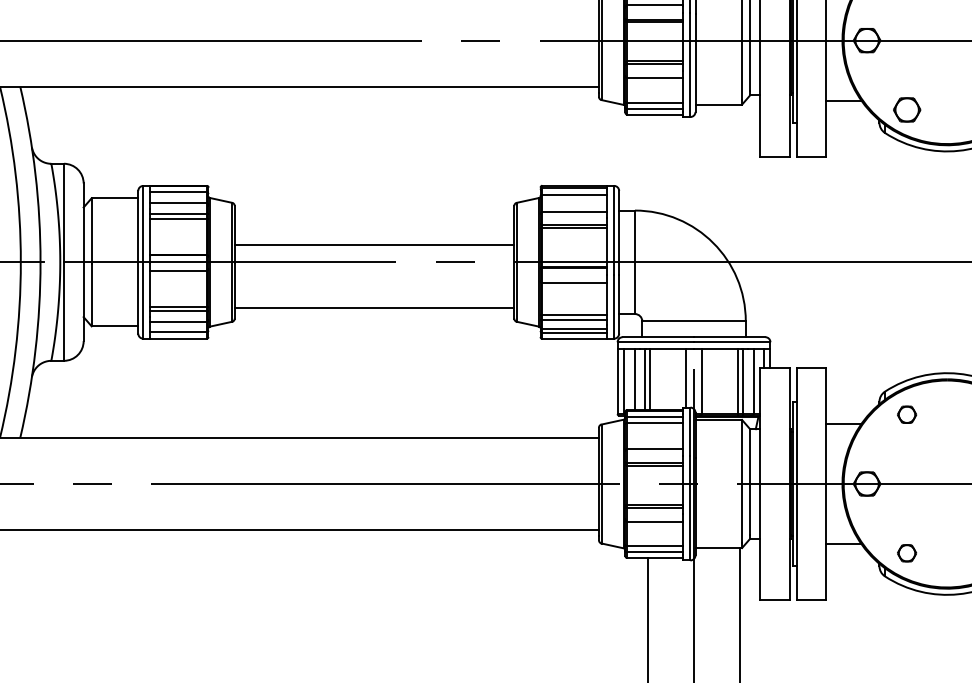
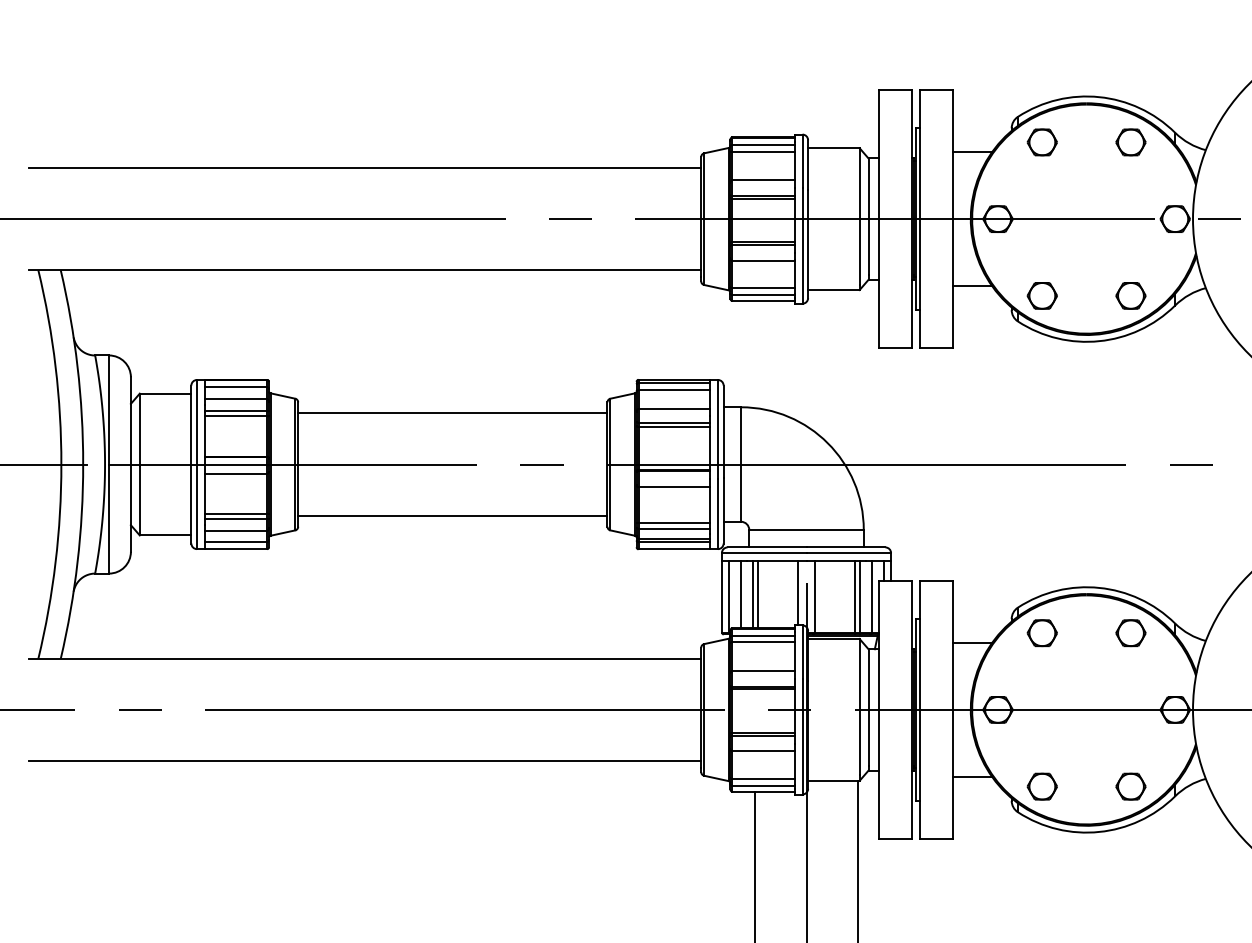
line: (374, 245) -> (452, 413), moved
part: (906, 414) -> (1041, 633), size x1.43
part: (906, 553) -> (1041, 786), size x1.43

